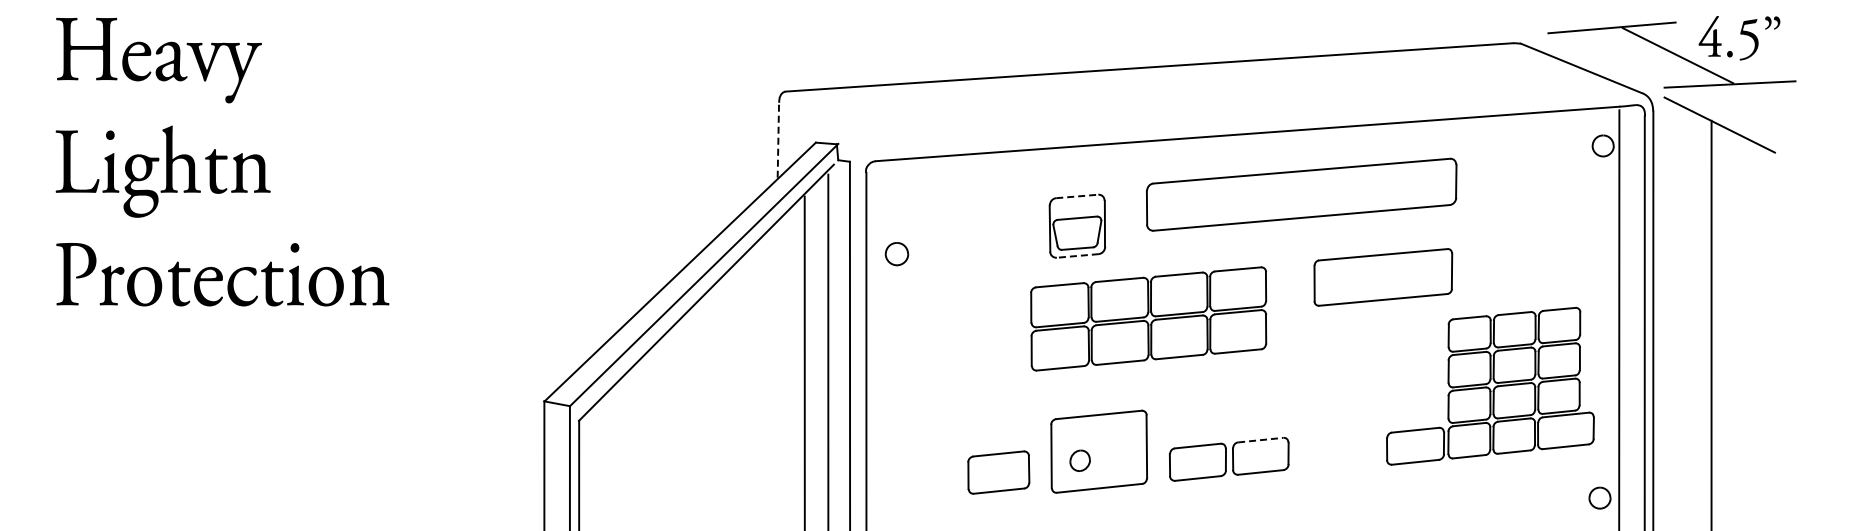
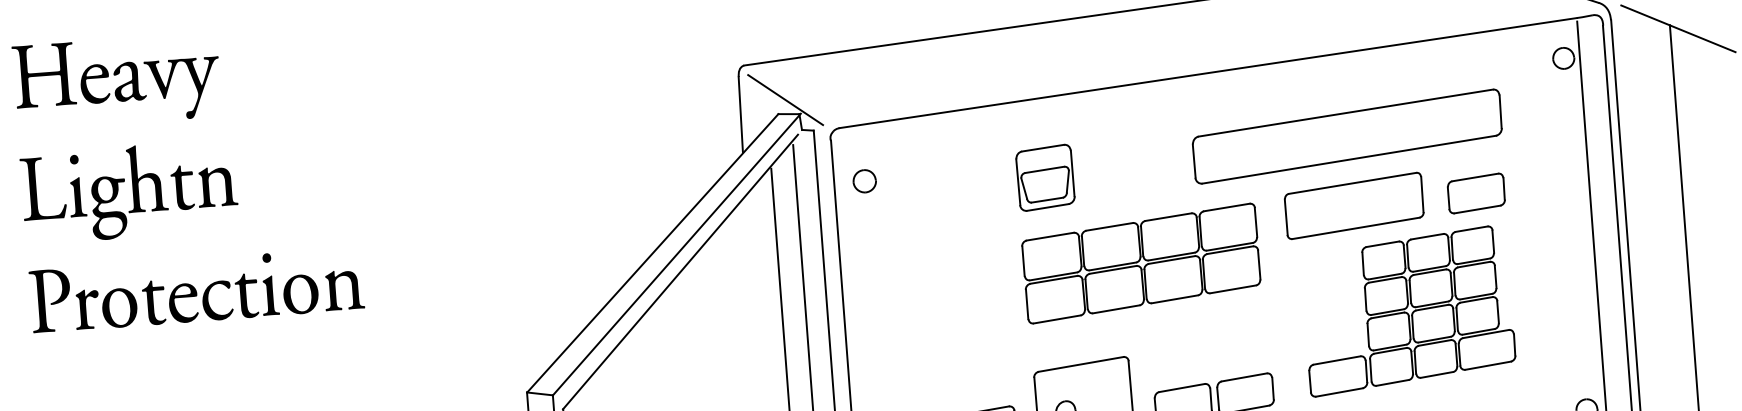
line: (823, 128) -> (784, 99), added
line: (778, 139) -> (740, 113), dashed -> solid
part: (1301, 194) -> (1347, 136), moved
line: (1077, 196) -> (1043, 148), dashed -> solid
part: (896, 254) -> (864, 181), moved
line: (1077, 255) -> (1047, 207), dashed -> solid
part: (1506, 274) -> (1476, 193), added
part: (1148, 318) -> (1141, 263), moved
part: (1490, 385) -> (1408, 310), moved
line: (1260, 440) -> (1244, 377), dashed -> solid

